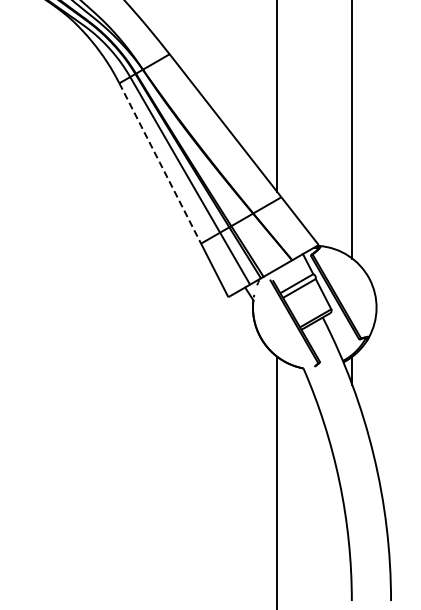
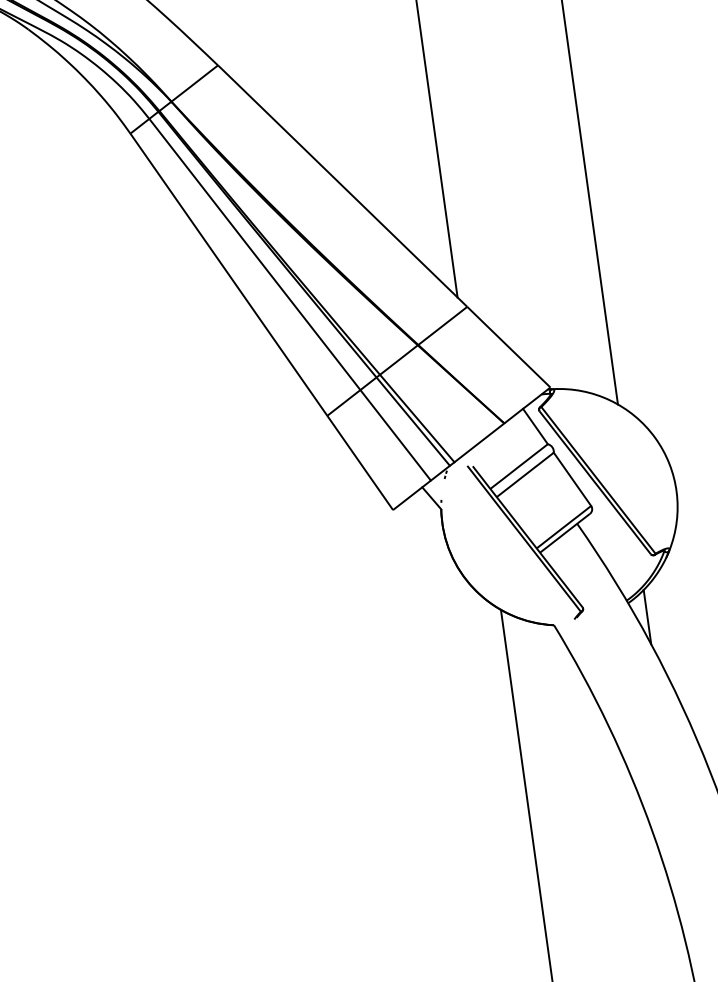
line: (160, 163) -> (229, 274), dashed -> solid

